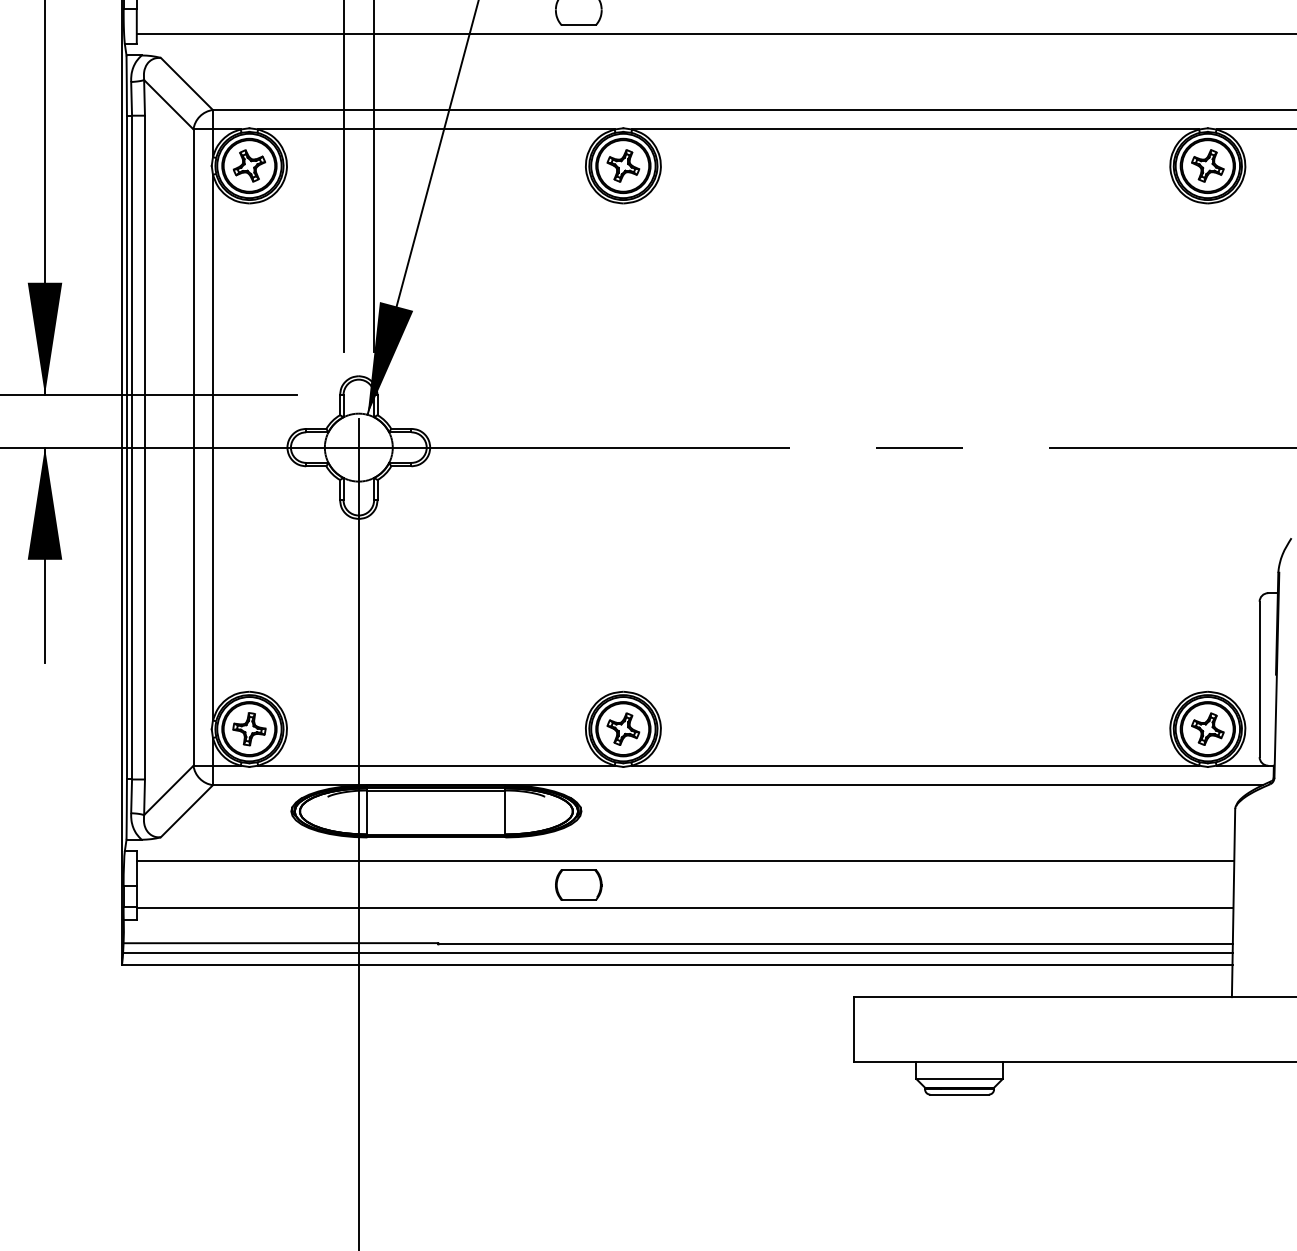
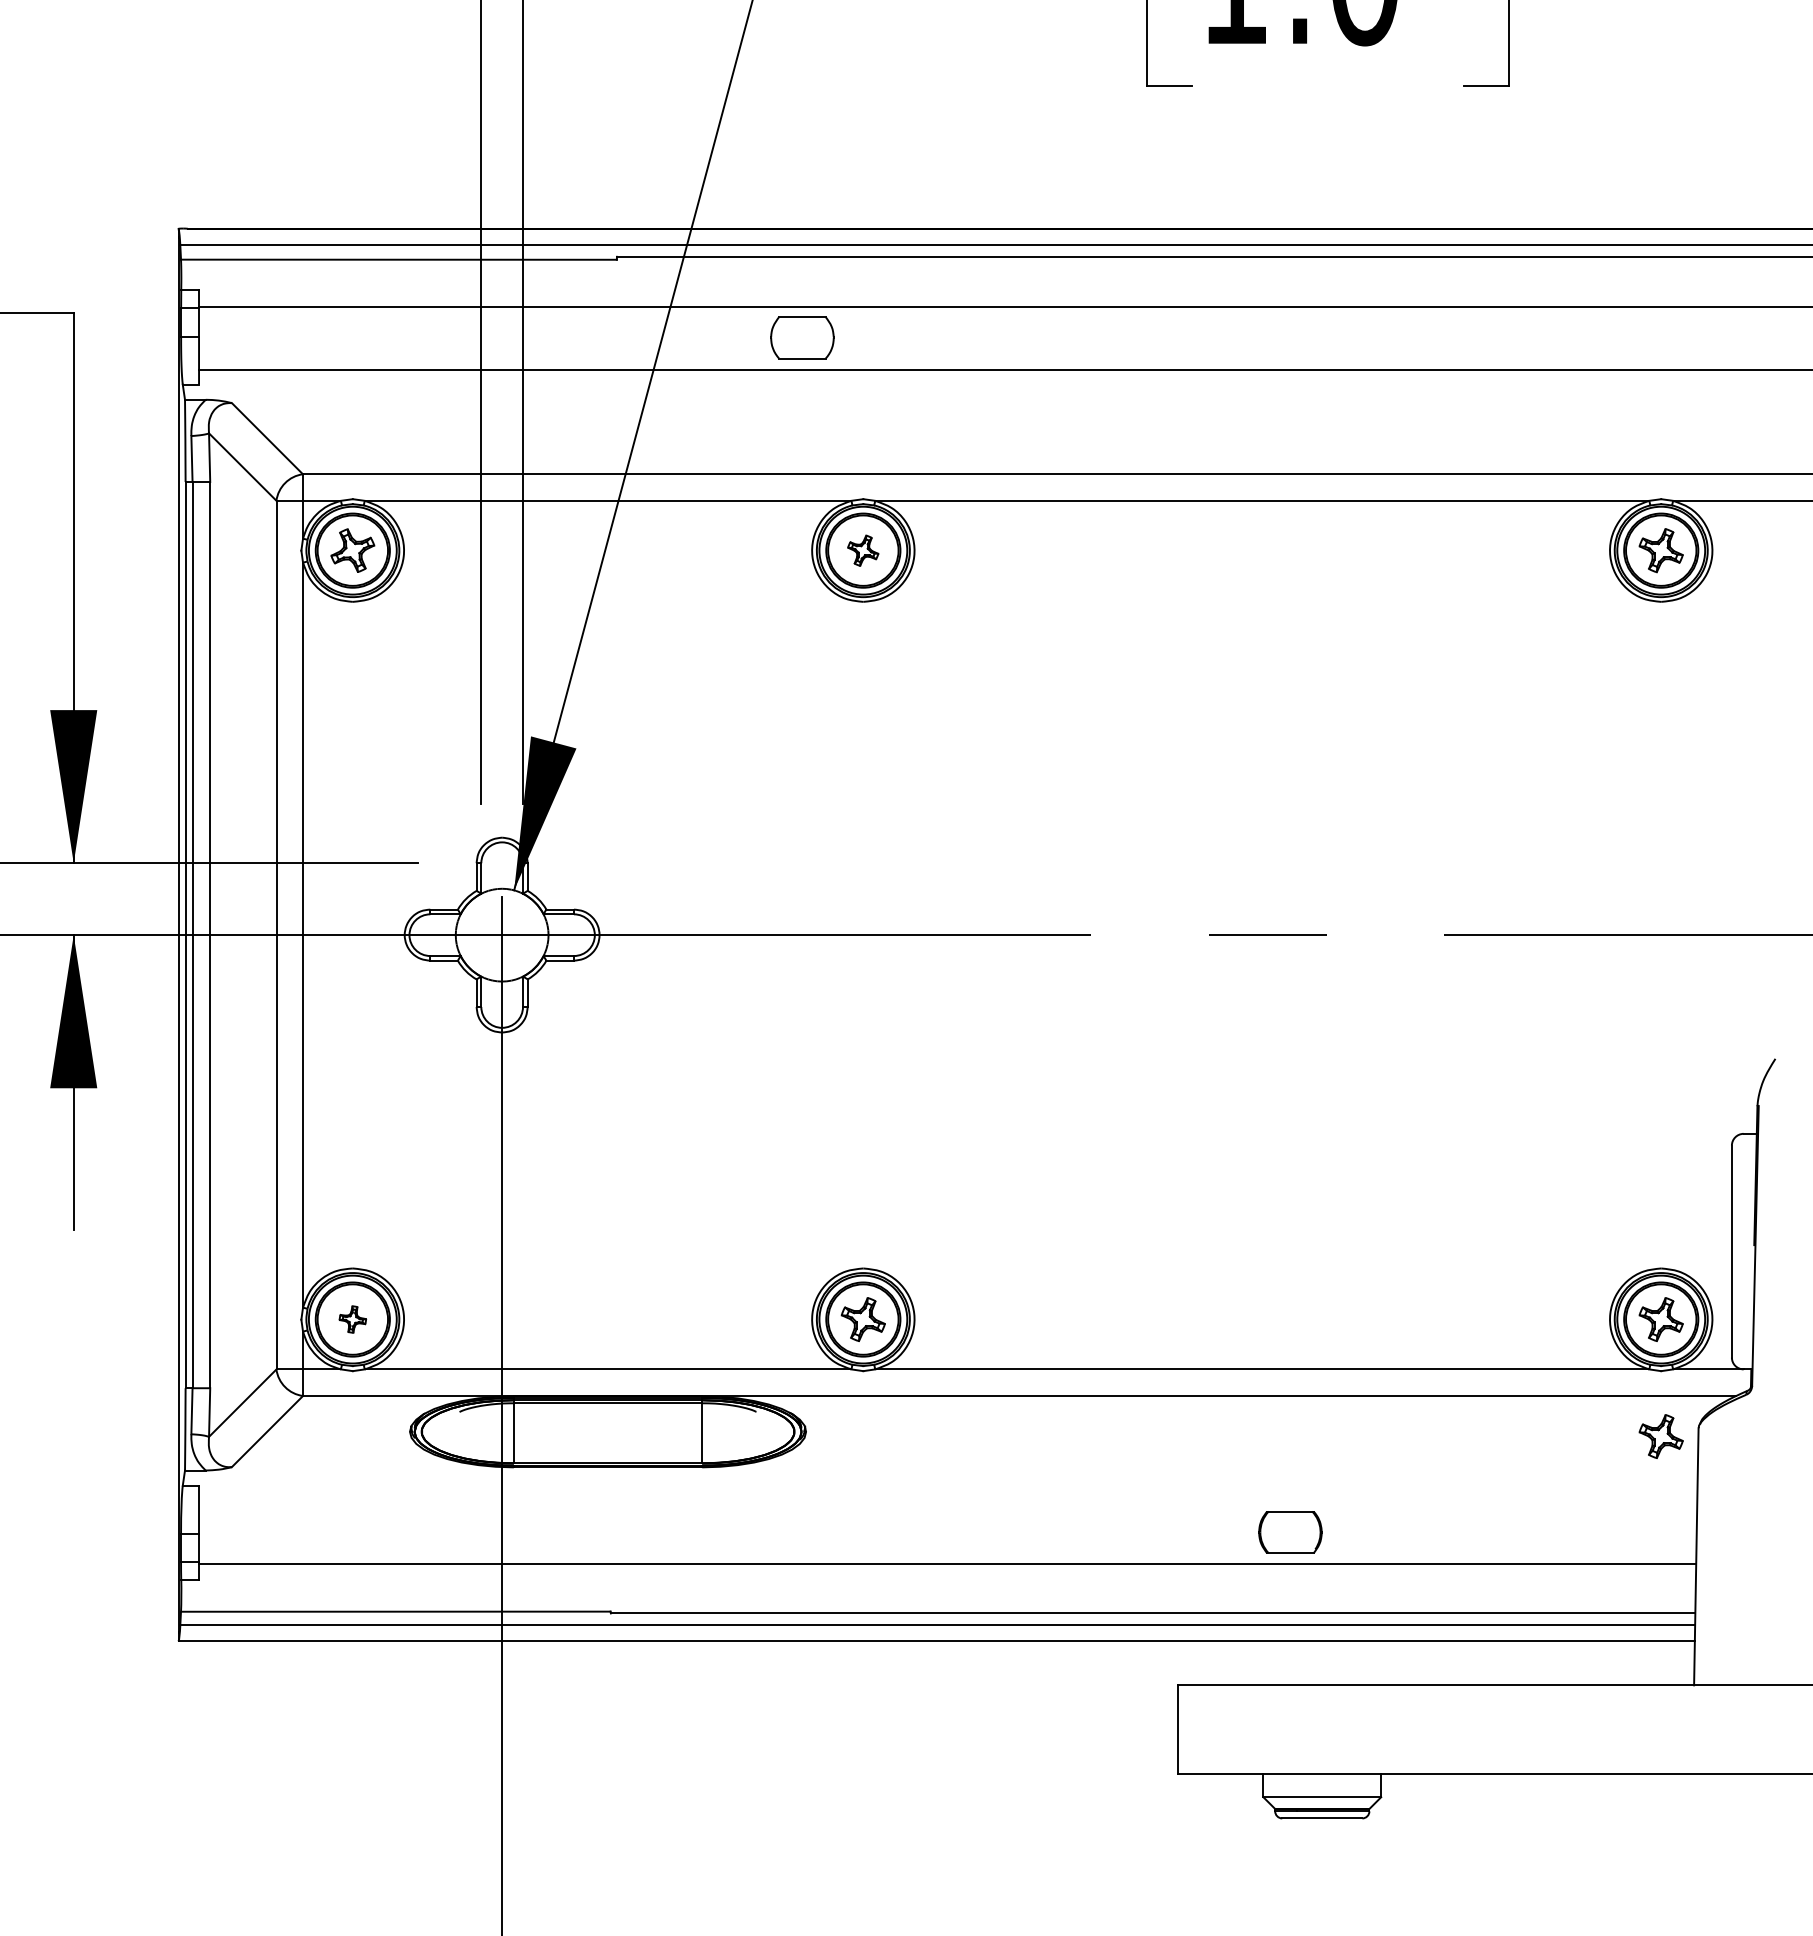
part: (622, 165) -> (862, 550), size x0.7
part: (249, 729) -> (352, 1319), size x0.6
part: (1207, 814) -> (1660, 1436), added
line: (685, 861) -> (948, 1499), removed
part: (578, 885) -> (1290, 1532), moved

